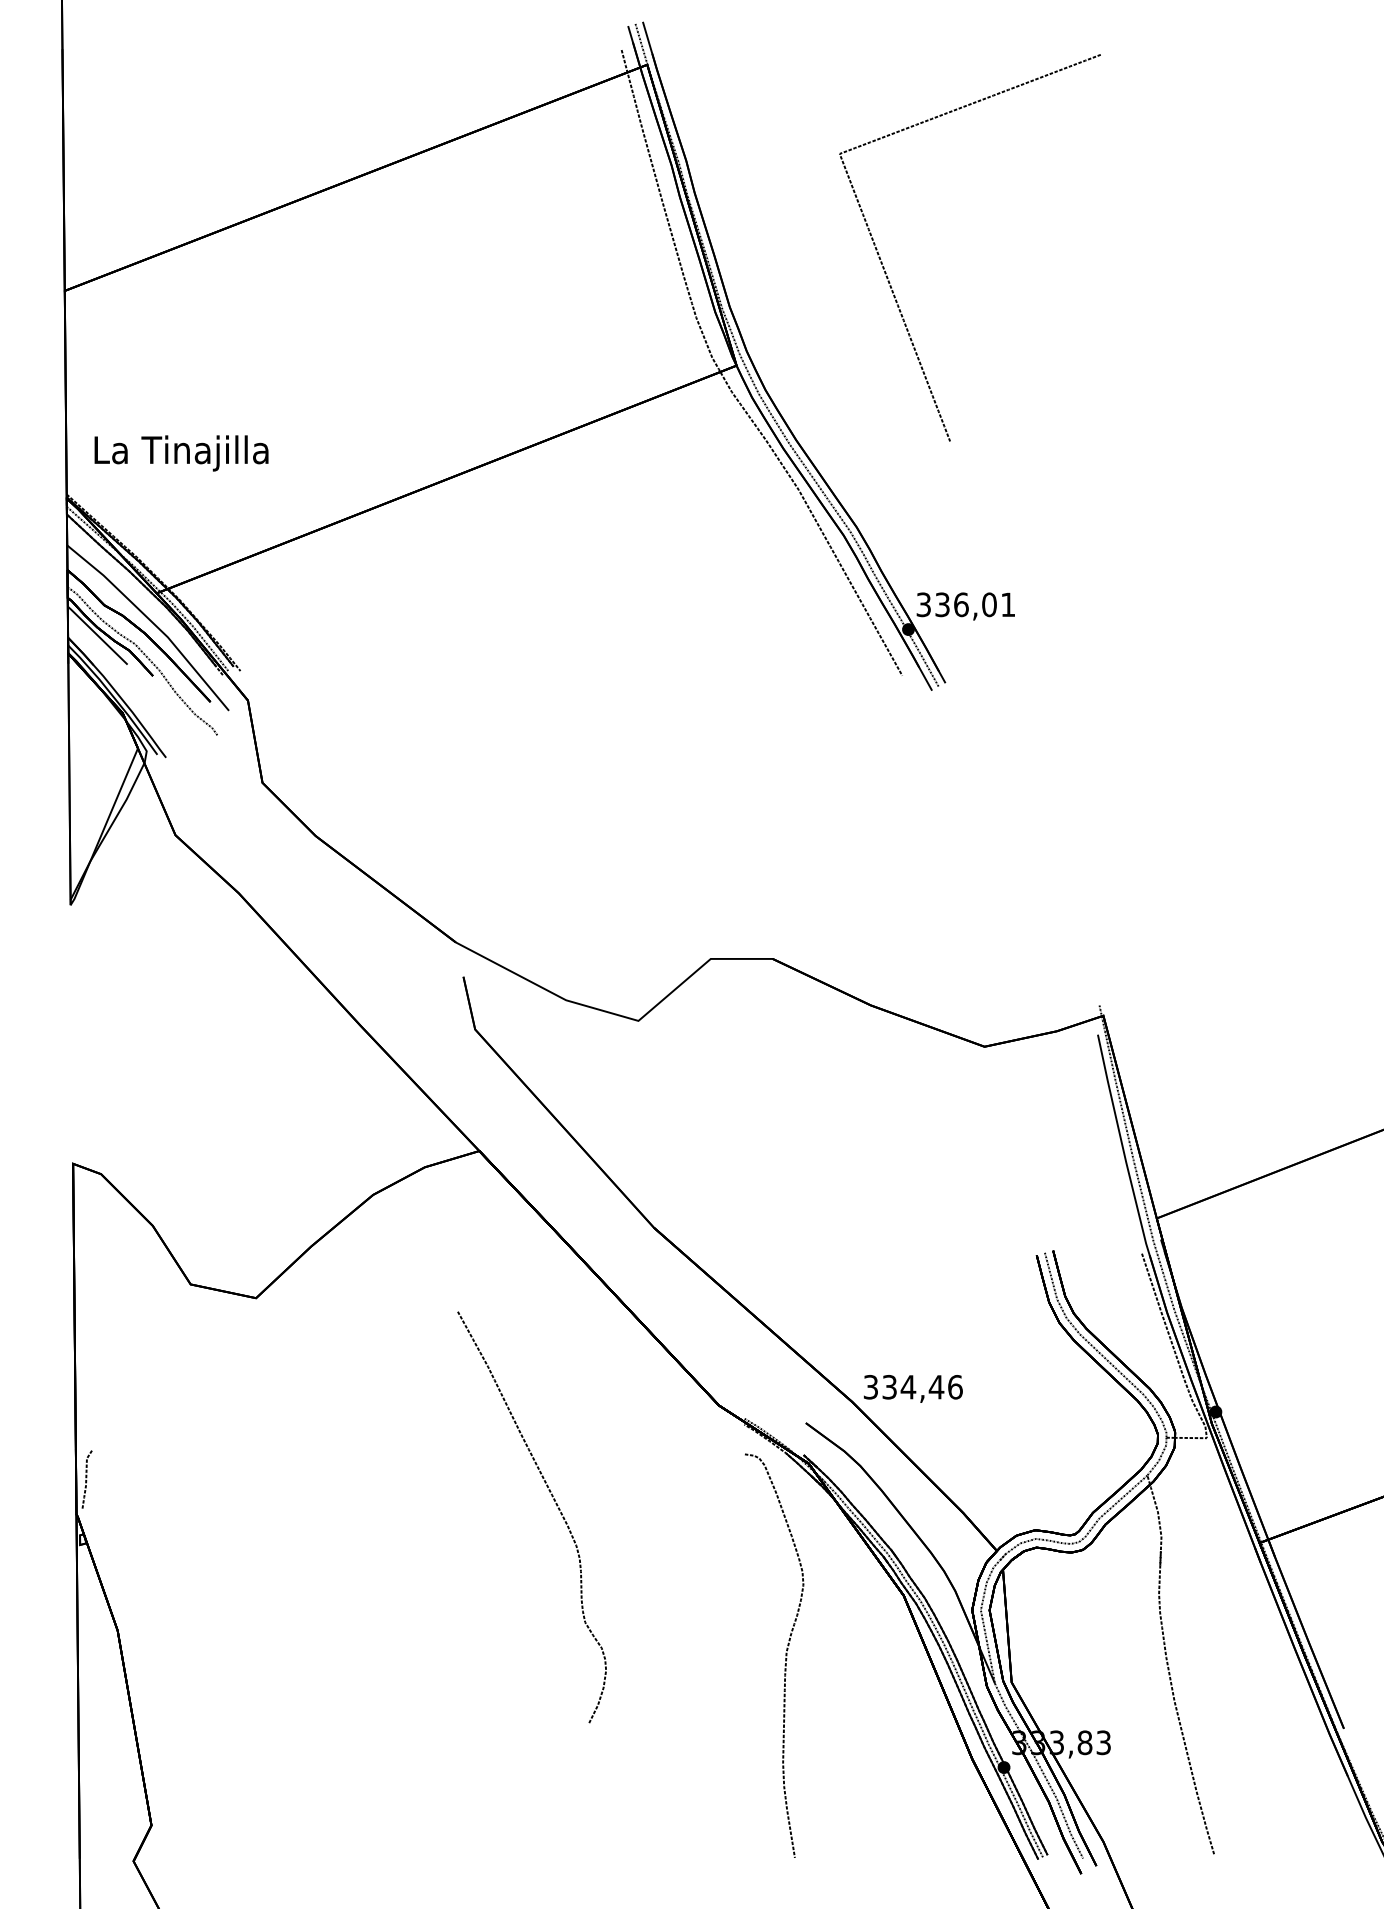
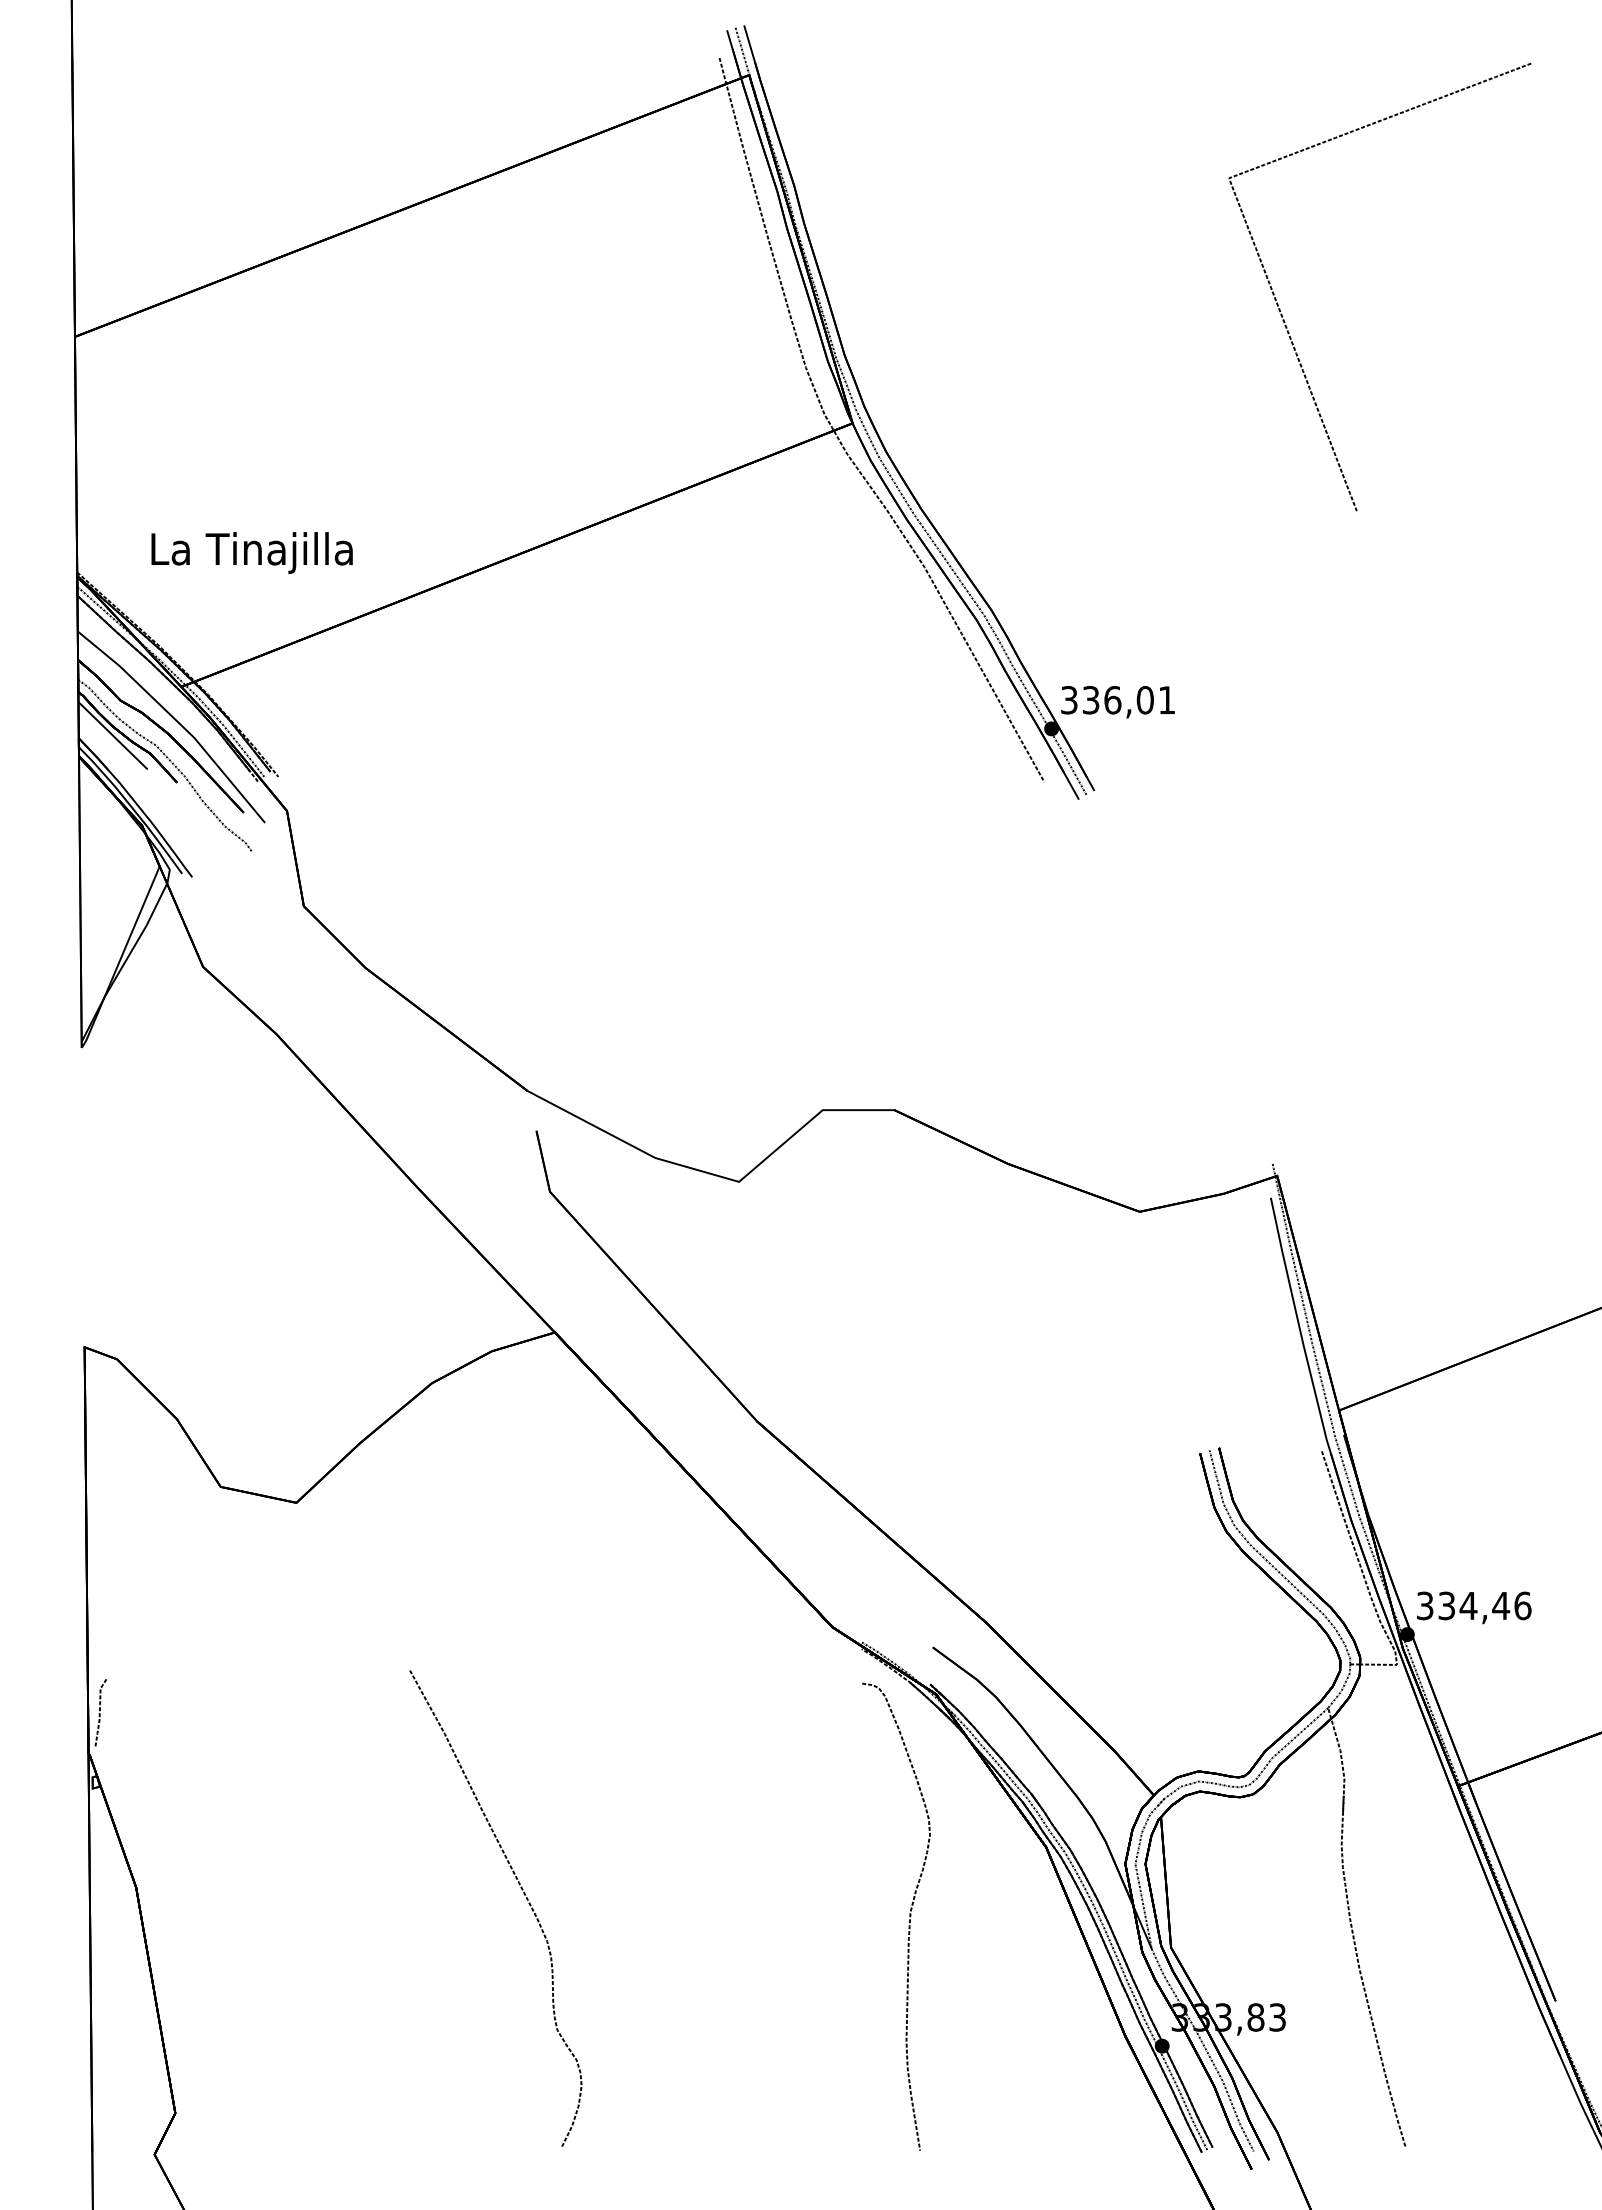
curve: (889, 280) -> (1286, 324), moved
text: (181, 453) -> (251, 552), moved
text: (913, 1388) -> (1474, 1607), moved
curve: (554, 1501) -> (521, 1890), moved

